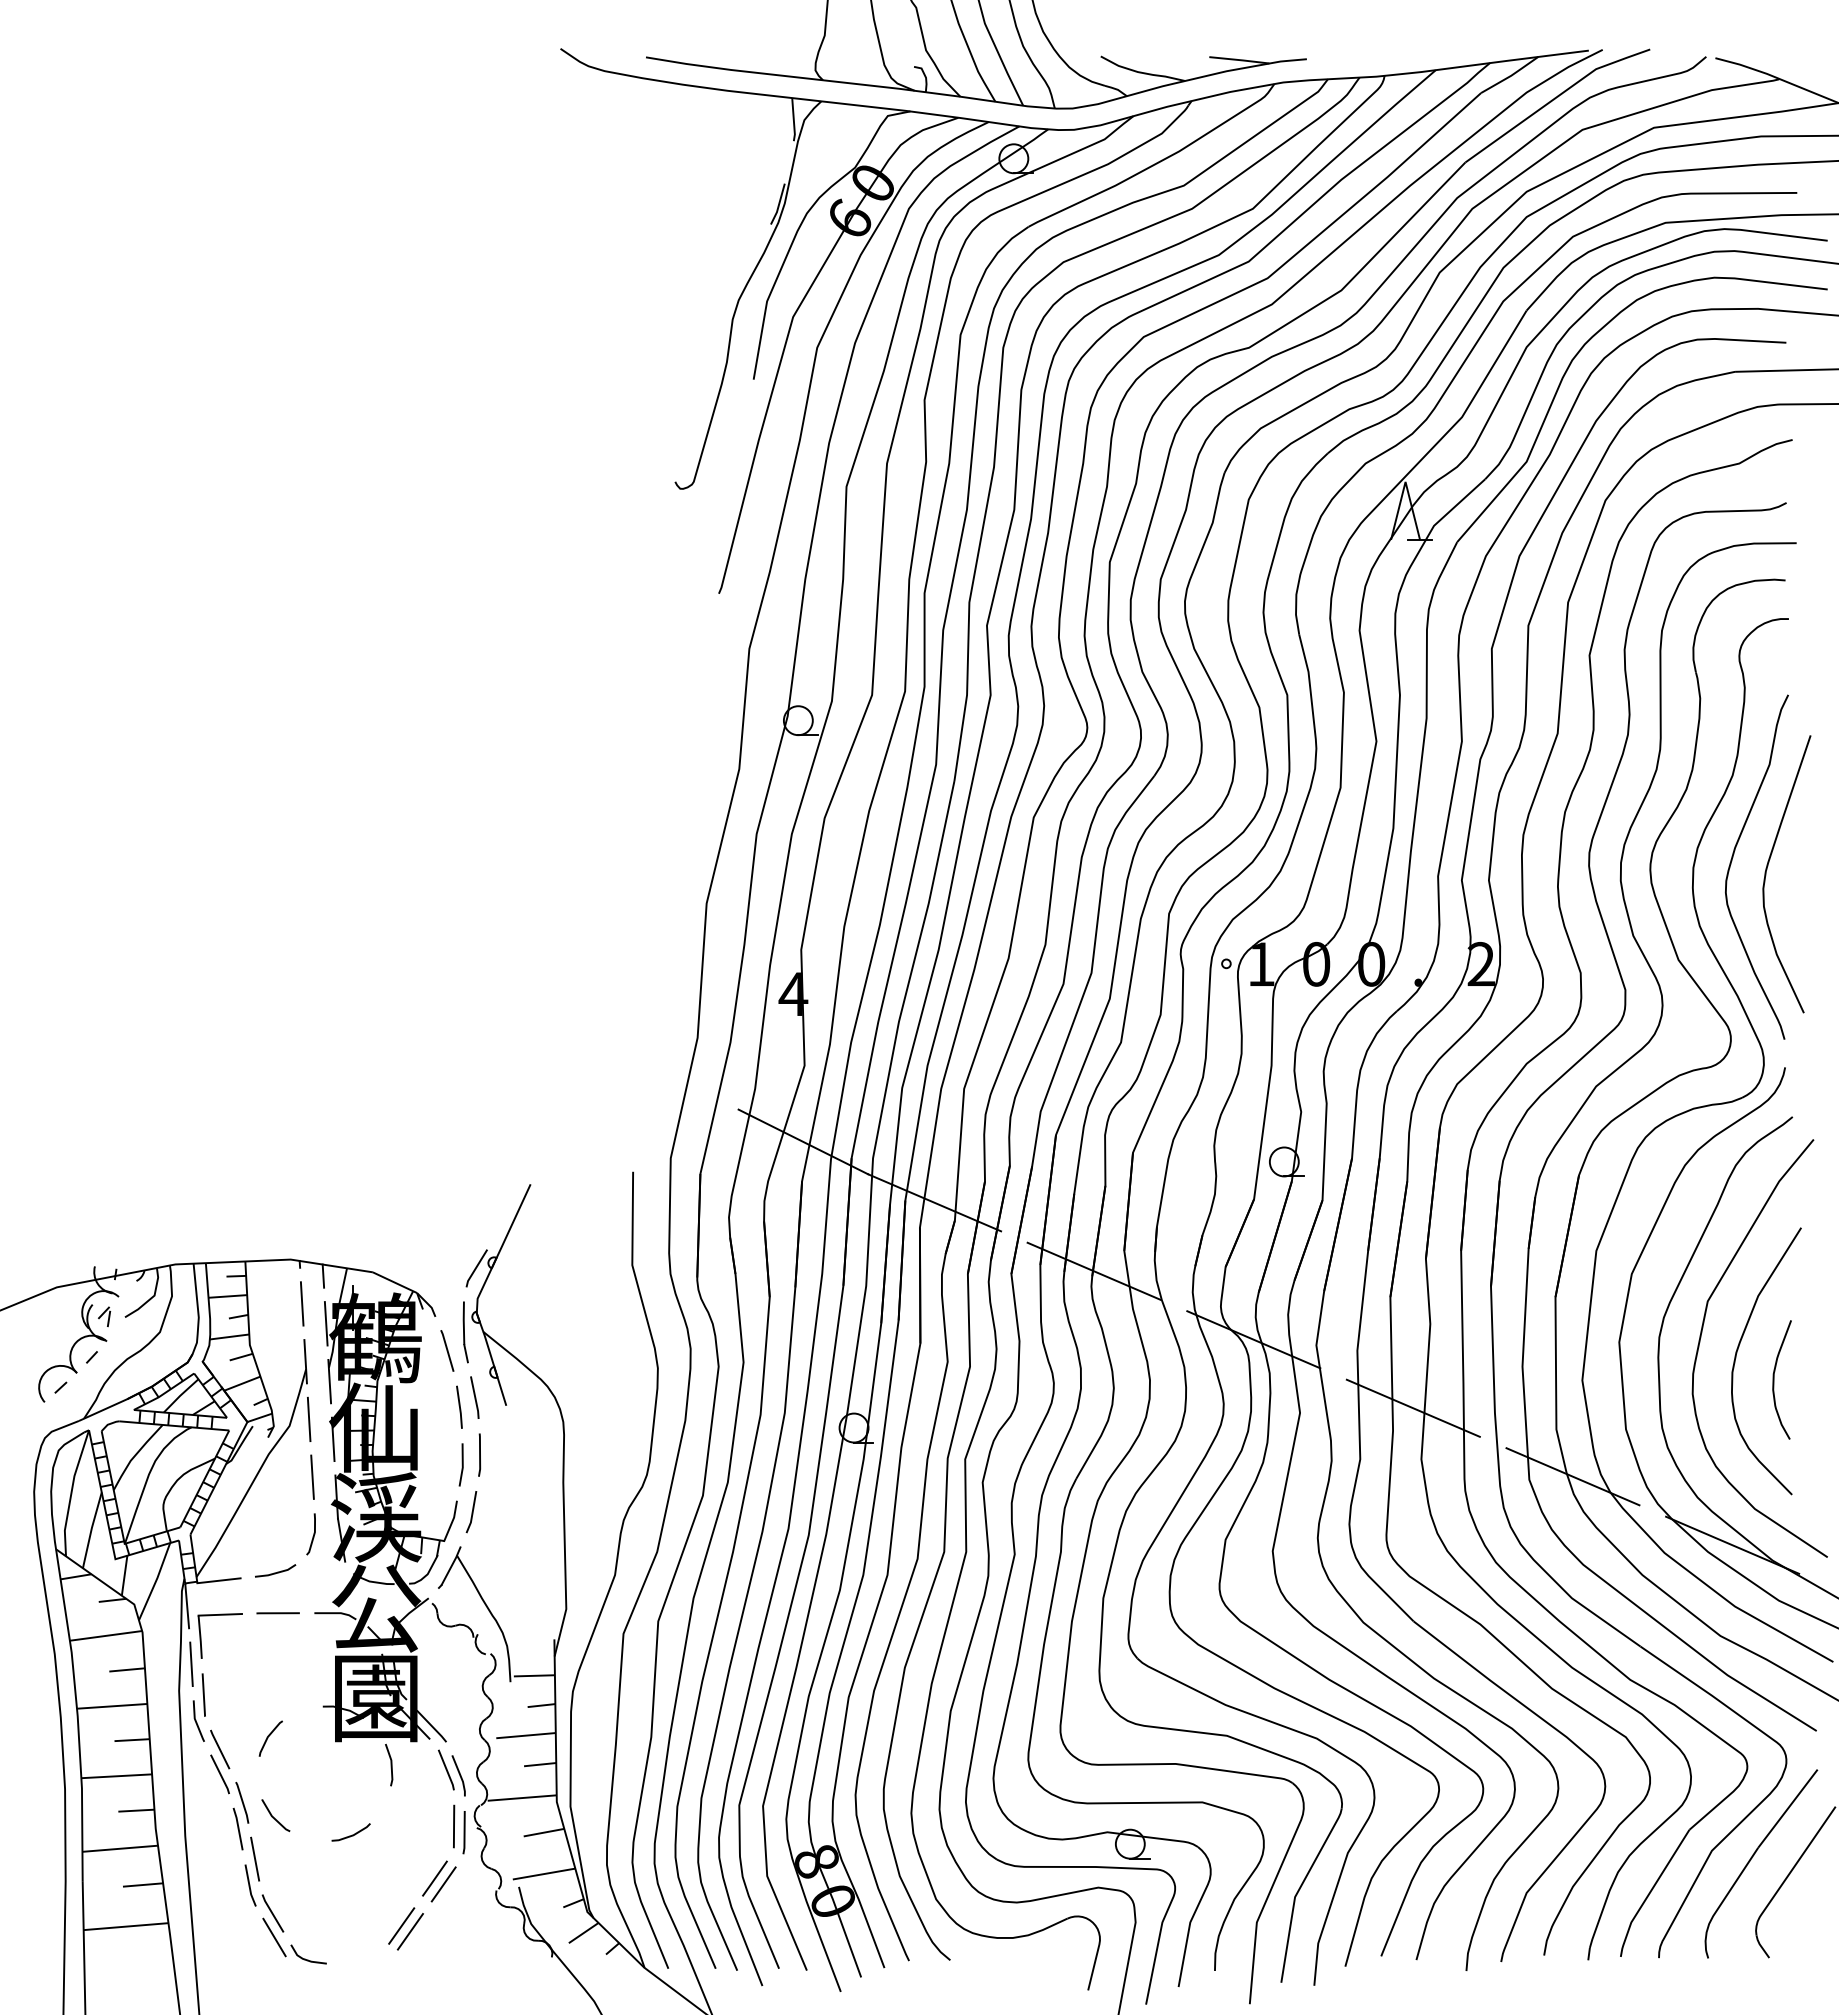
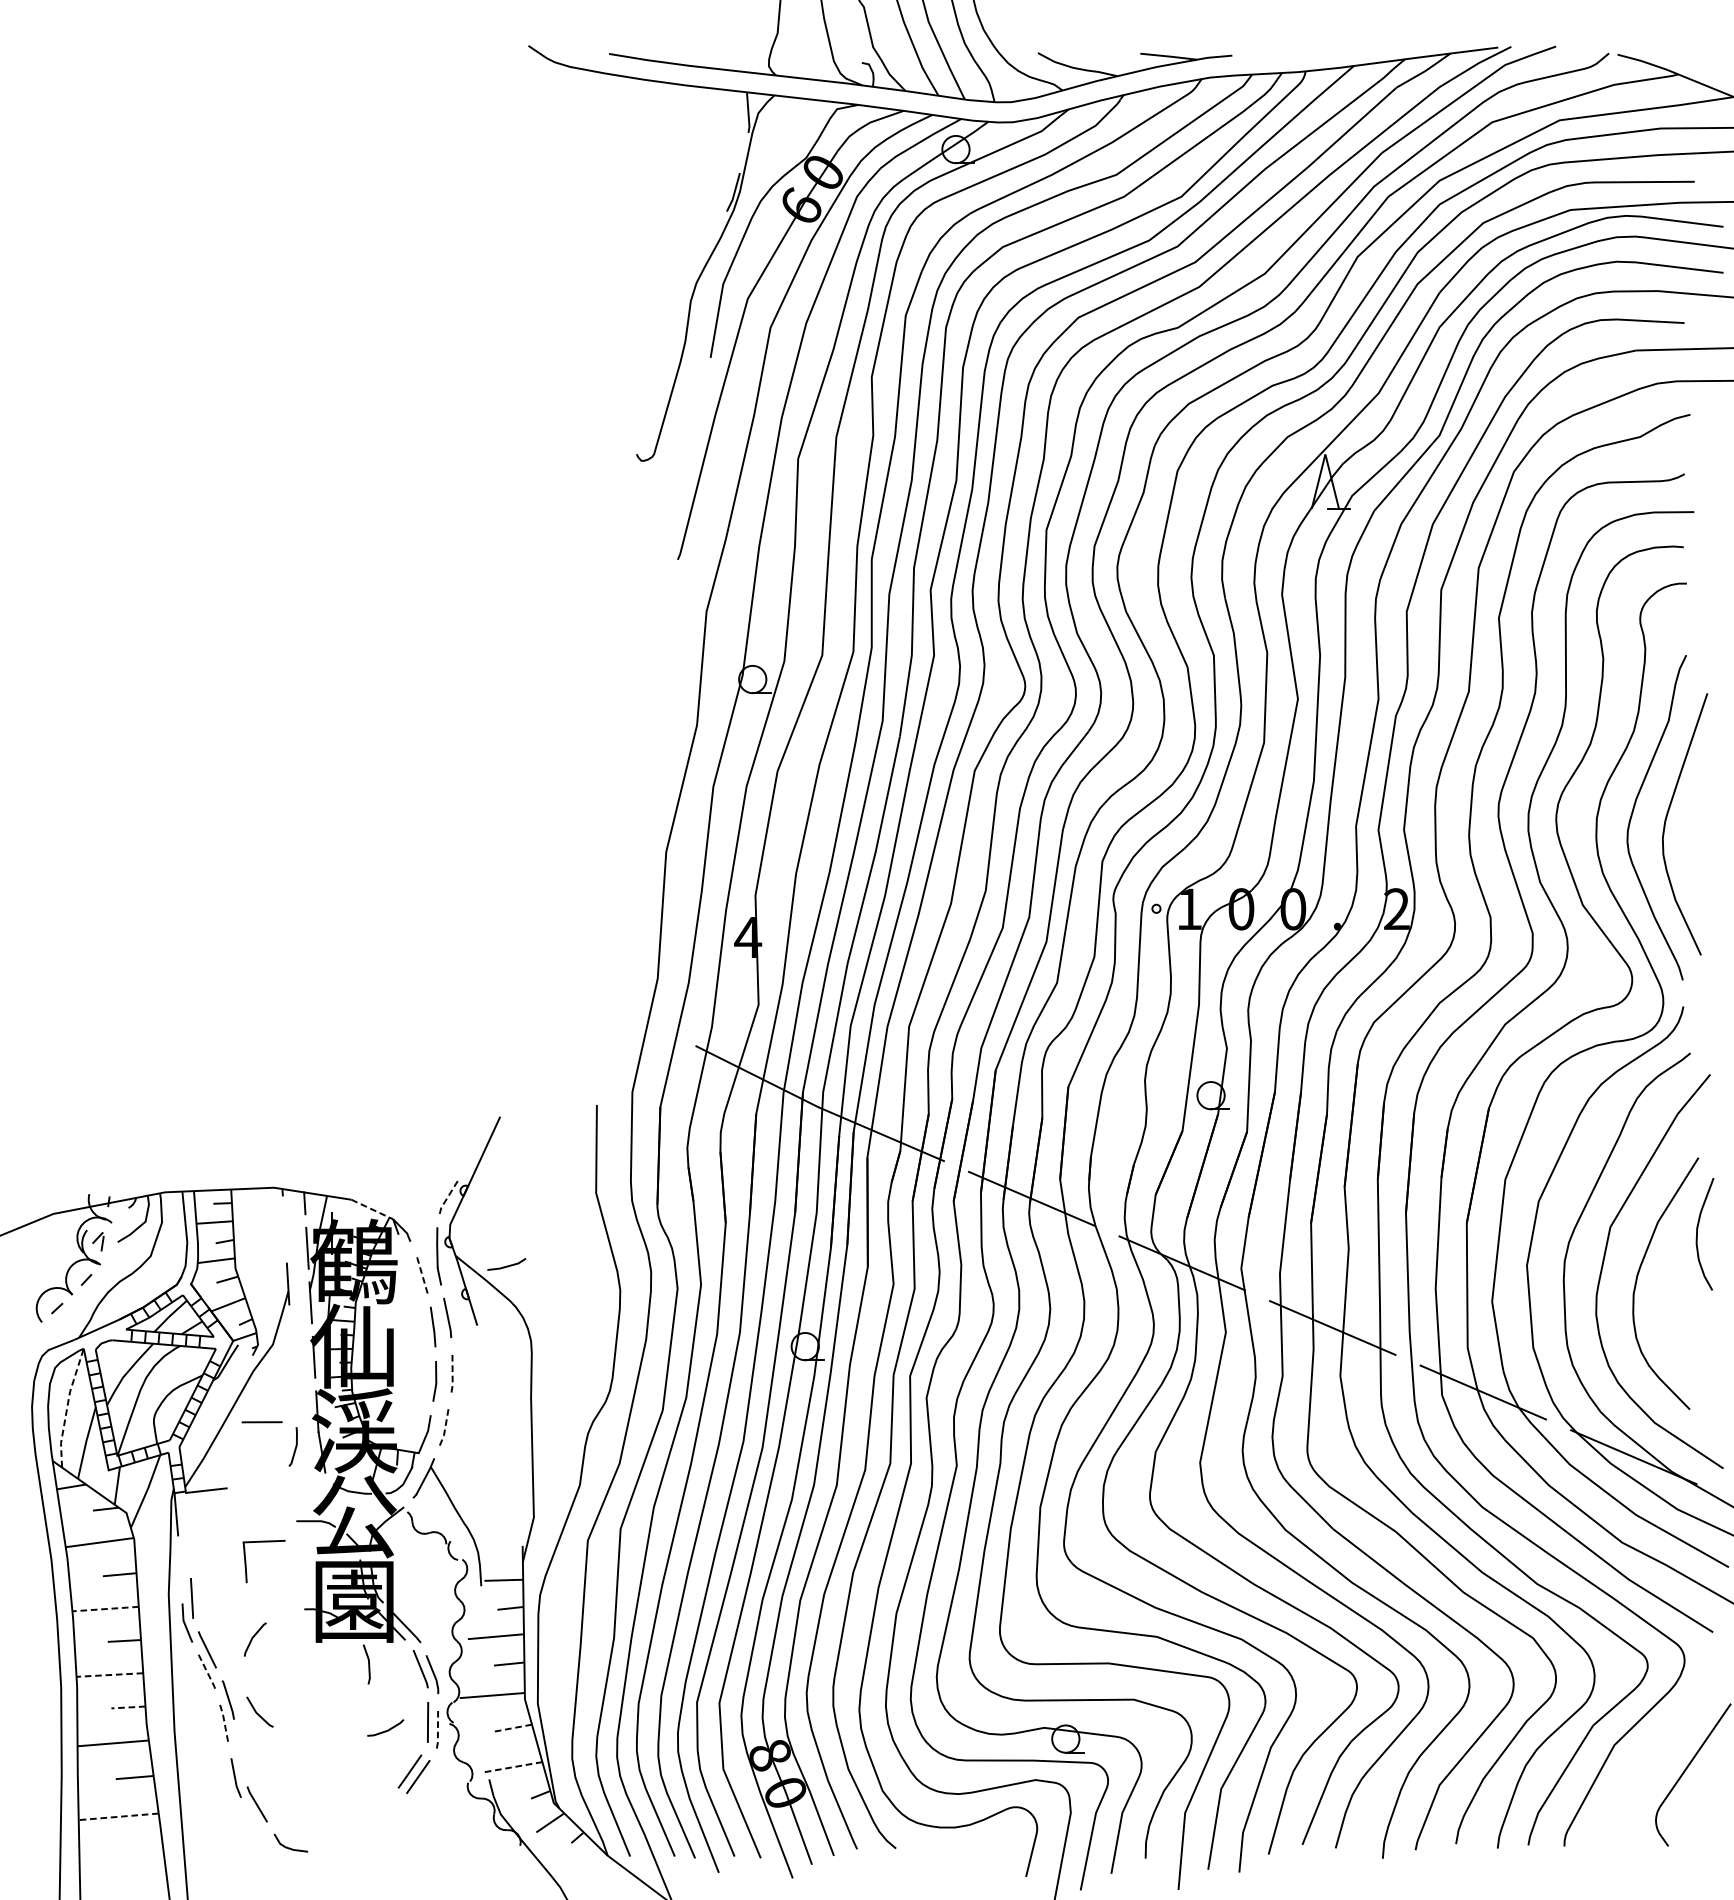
line: (475, 1268) -> (448, 1196), solid -> dashed
line: (395, 1282) -> (372, 1209), solid -> dashed
line: (301, 1303) -> (284, 1229), removed
line: (447, 1350) -> (421, 1273), solid -> dashed
curve: (1774, 1379) -> (1697, 1233), moved
line: (308, 1419) -> (290, 1338), removed
line: (480, 1454) -> (452, 1371), solid -> dashed
line: (312, 1476) -> (294, 1392), removed
line: (71, 1491) -> (67, 1406), solid -> dashed
line: (472, 1512) -> (445, 1426), solid -> dashed
line: (275, 1572) -> (506, 1265), moved
line: (277, 1613) -> (261, 1422), moved
part: (201, 1635) -> (246, 1561), moved
line: (191, 1664) -> (180, 1569), removed
line: (111, 1706) -> (104, 1609), solid -> dashed
line: (221, 1775) -> (208, 1674), solid -> dashed
line: (116, 1776) -> (109, 1675), solid -> dashed
line: (135, 1810) -> (127, 1707), solid -> dashed
line: (238, 1828) -> (224, 1724), solid -> dashed
line: (543, 1832) -> (512, 1728), solid -> dashed
line: (464, 1833) -> (437, 1729), solid -> dashed
line: (352, 1834) -> (386, 1729), moved
line: (255, 1858) -> (240, 1752), removed
part: (1752, 1858) -> (1652, 1752), removed
line: (544, 1874) -> (513, 1767), solid -> dashed
line: (401, 1925) -> (378, 1815), removed
line: (126, 1926) -> (119, 1816), solid -> dashed
line: (409, 1931) -> (386, 1821), removed
line: (274, 1937) -> (258, 1827), removed

